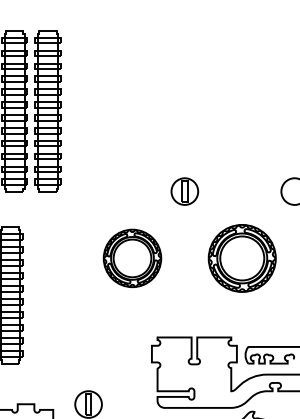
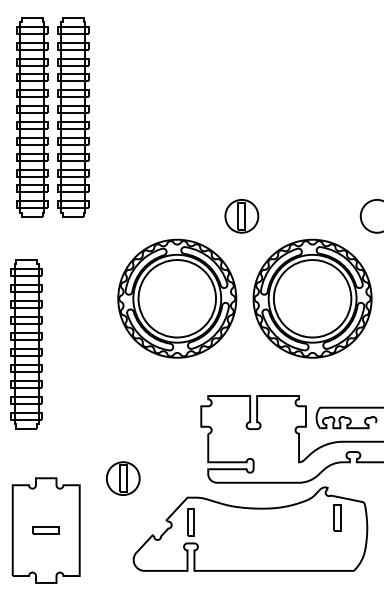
part: (132, 258) -> (177, 298), size x1.67
part: (242, 258) -> (312, 298), size x1.43

